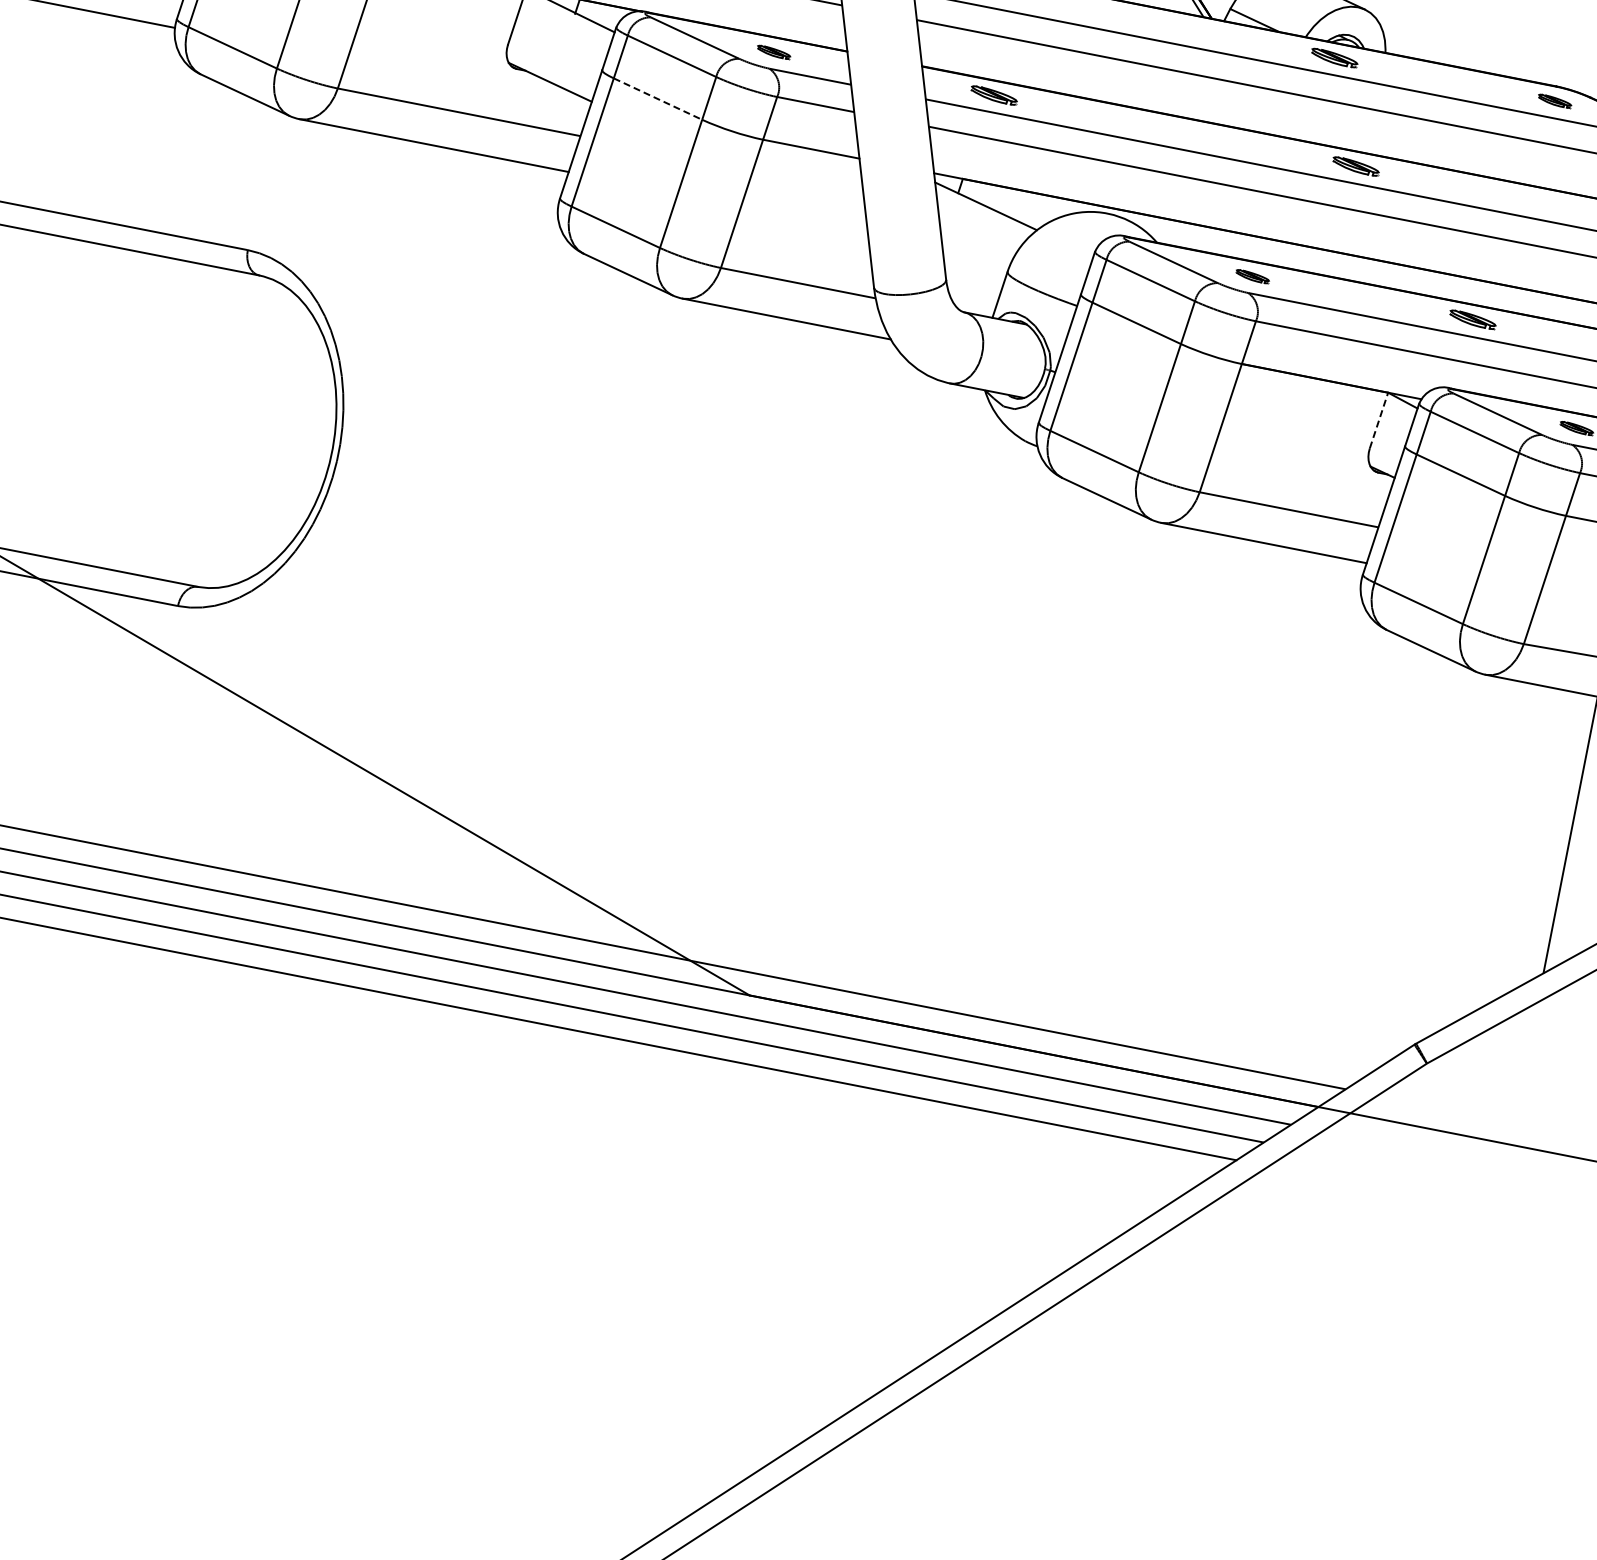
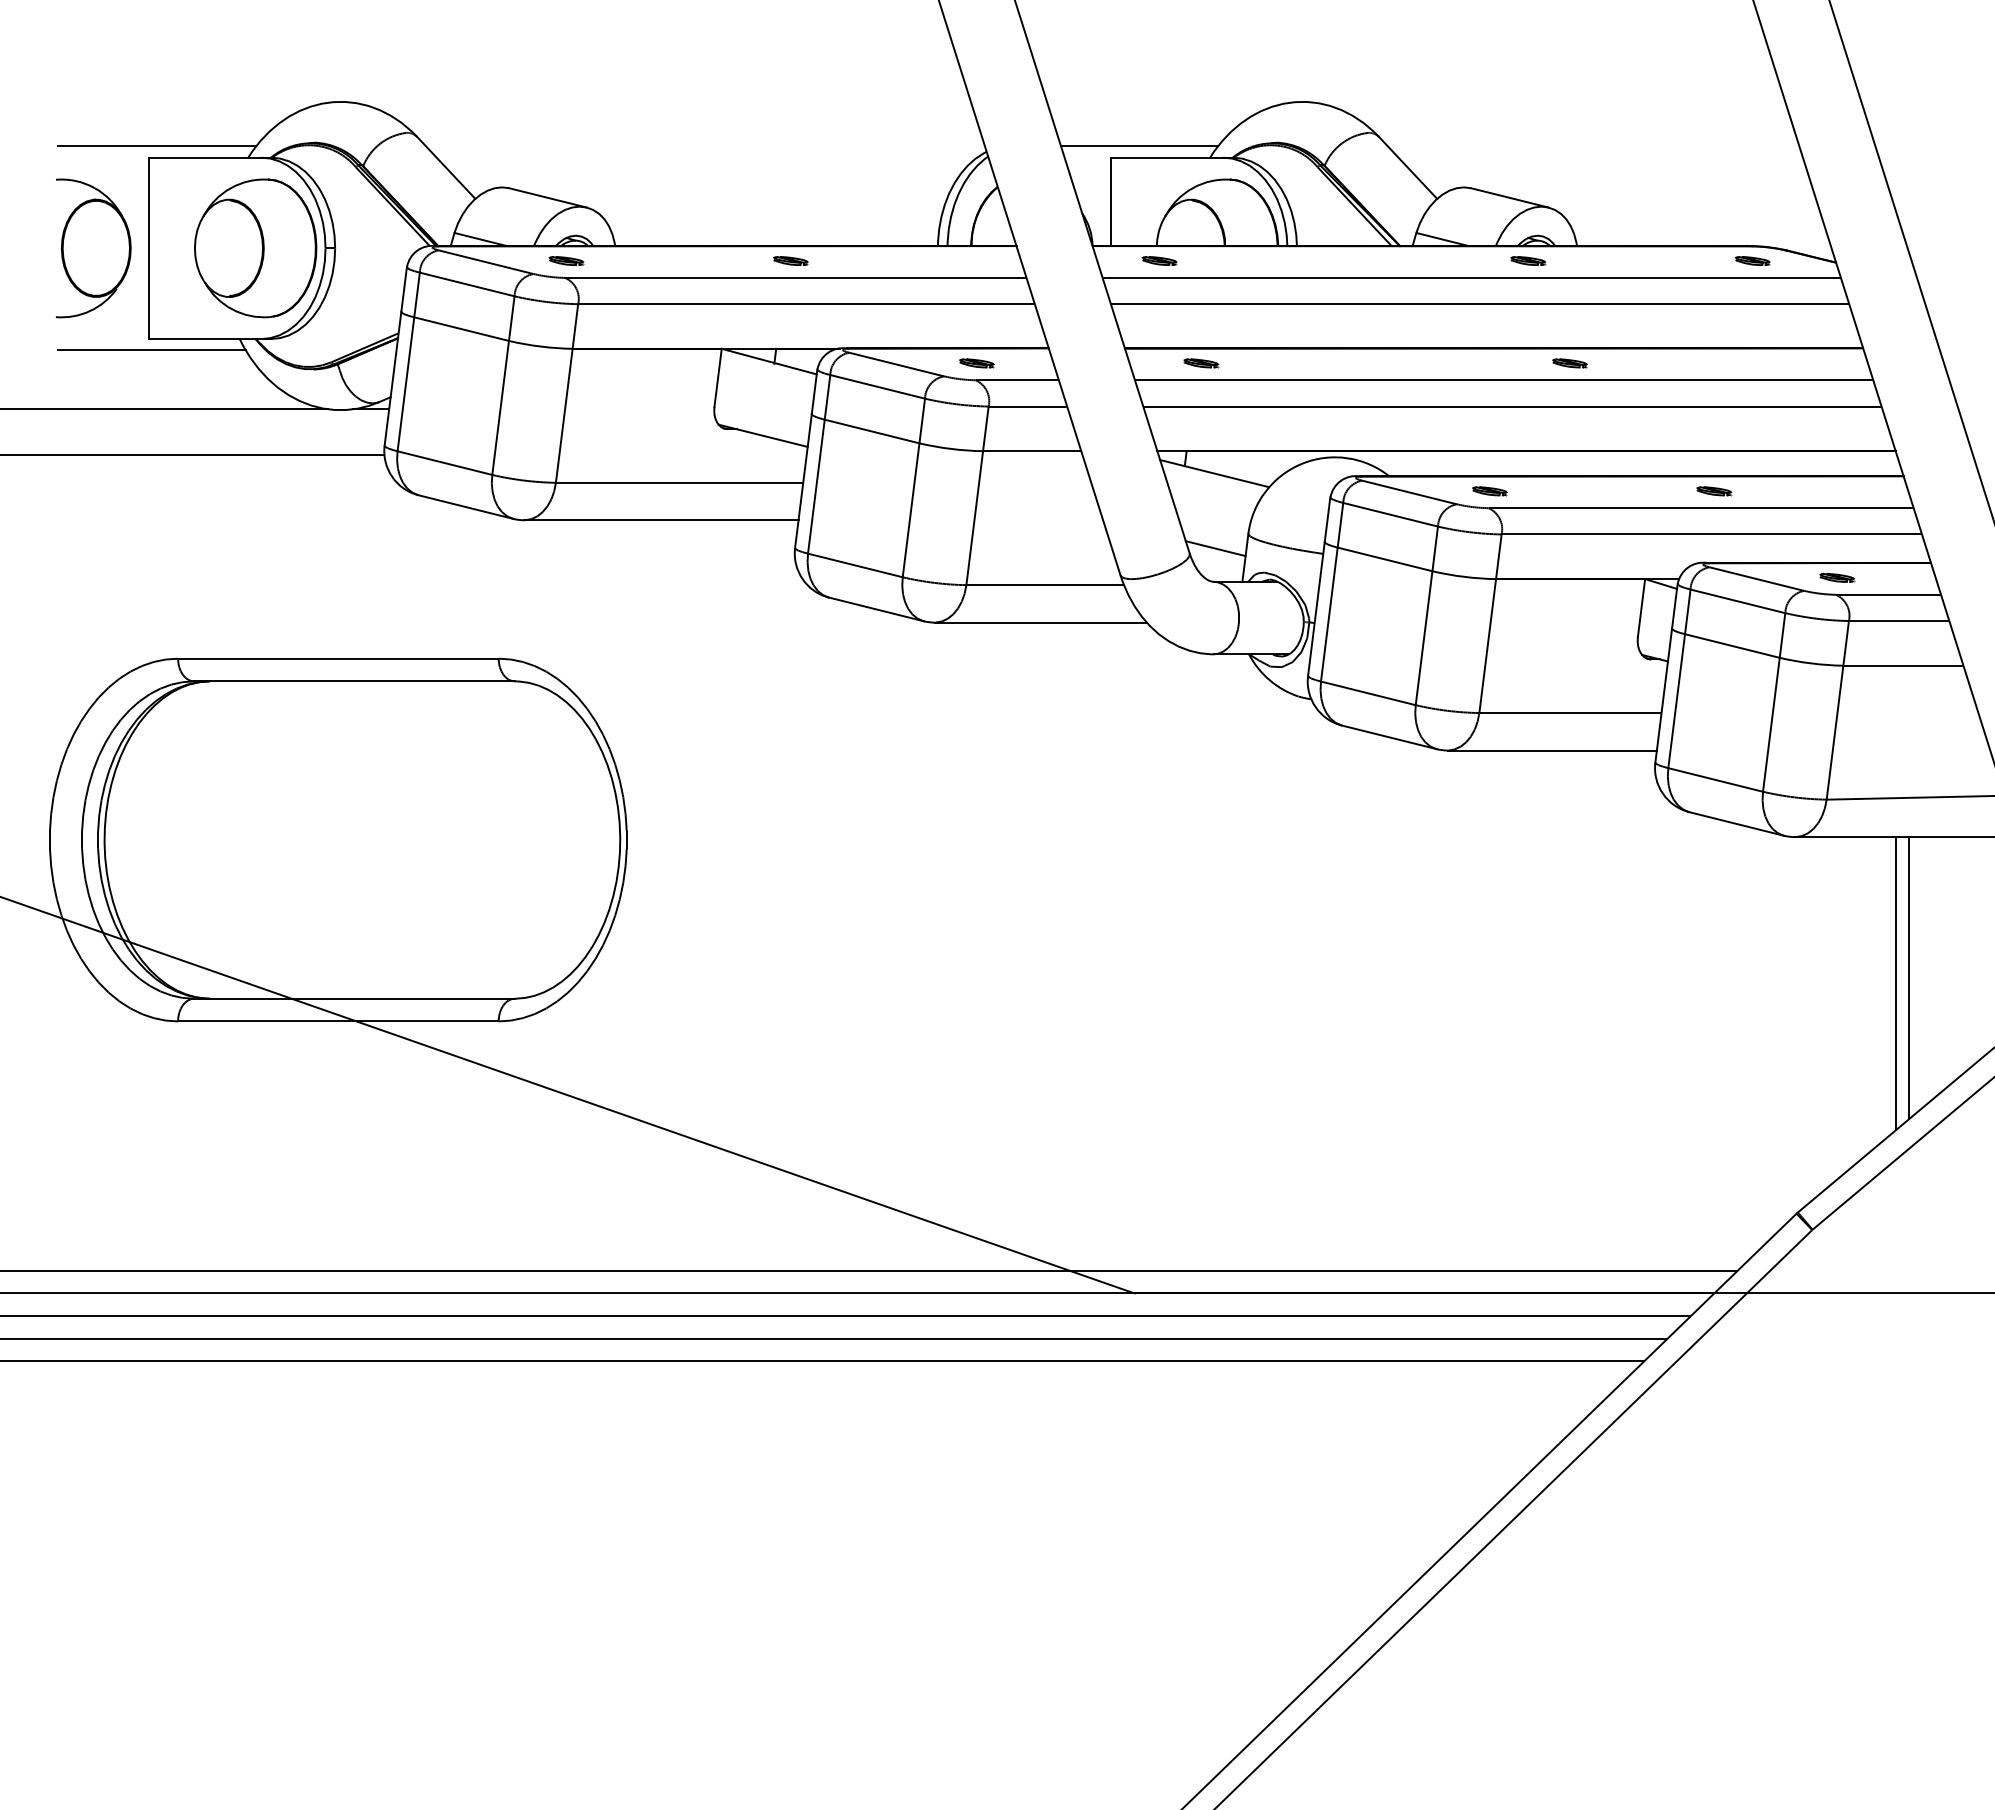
part: (1335, 57) -> (1528, 260), size x0.71
part: (994, 95) -> (1201, 363), size x0.71
line: (658, 99) -> (872, 431), dashed -> solid
part: (1355, 166) -> (1569, 363), size x0.71
line: (972, 279) -> (1215, 548), added
part: (1473, 320) -> (1714, 491), size x0.71
line: (1379, 419) -> (1641, 607), dashed -> solid
line: (1556, 837) -> (1896, 983), added

